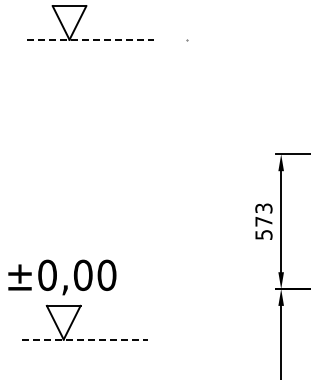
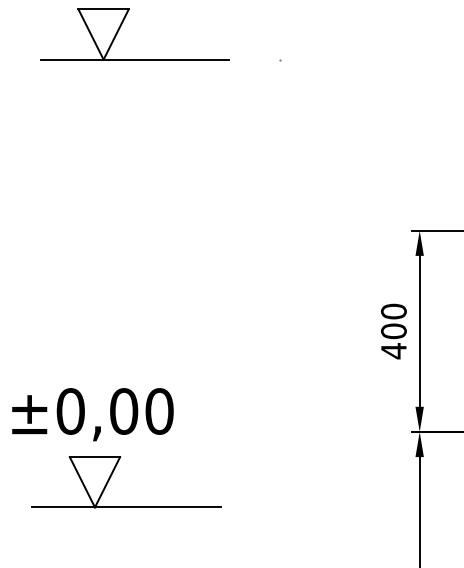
line: (91, 39) -> (136, 59), dashed -> solid
text: (263, 221) -> (393, 331), 573 -> 400
line: (85, 339) -> (127, 507), dashed -> solid

